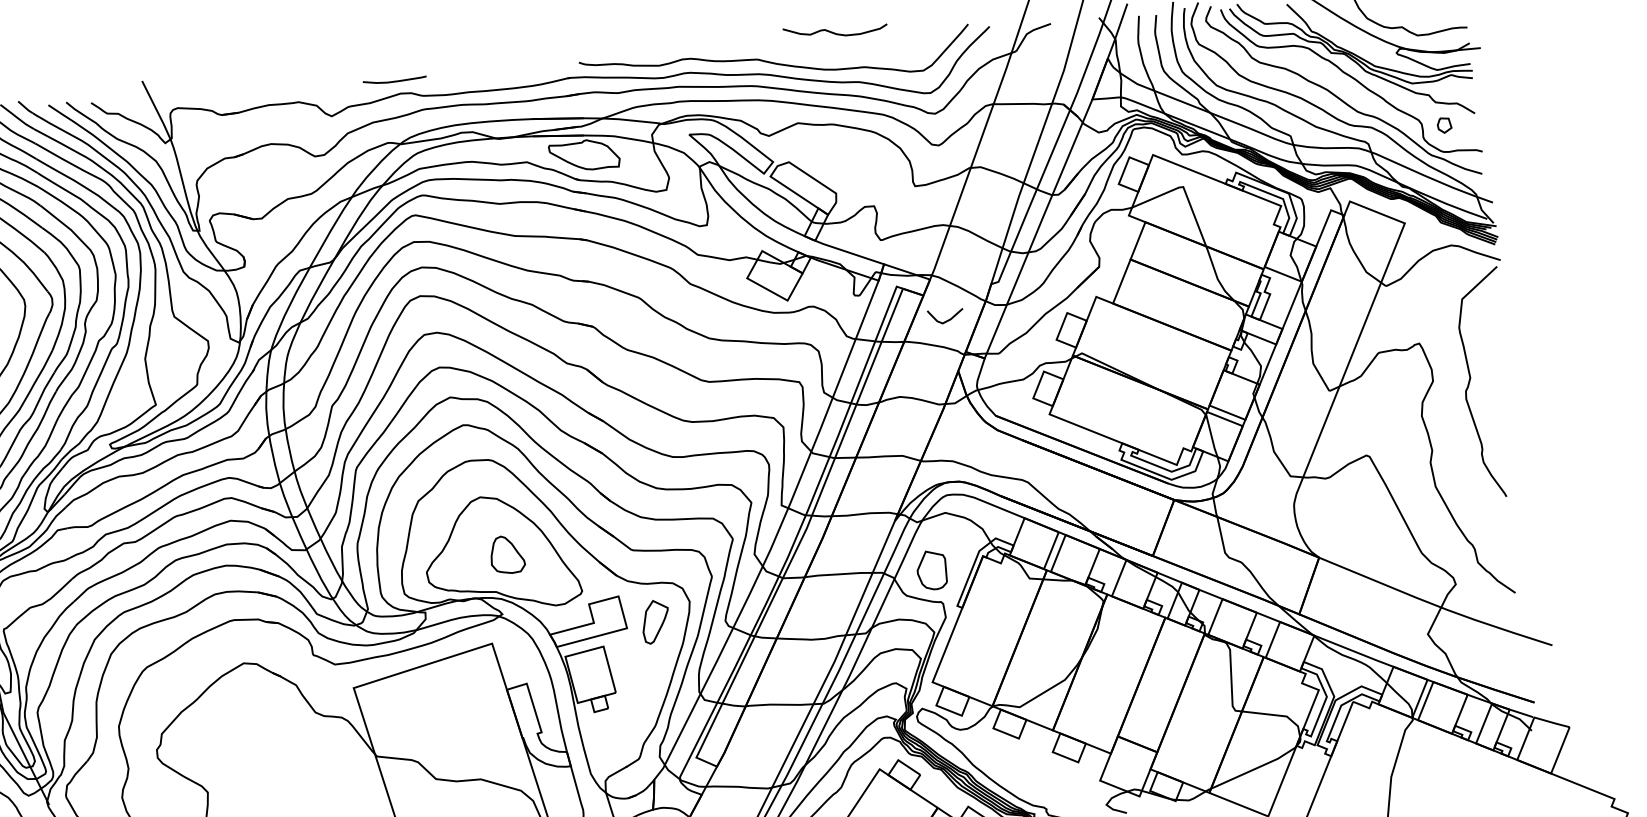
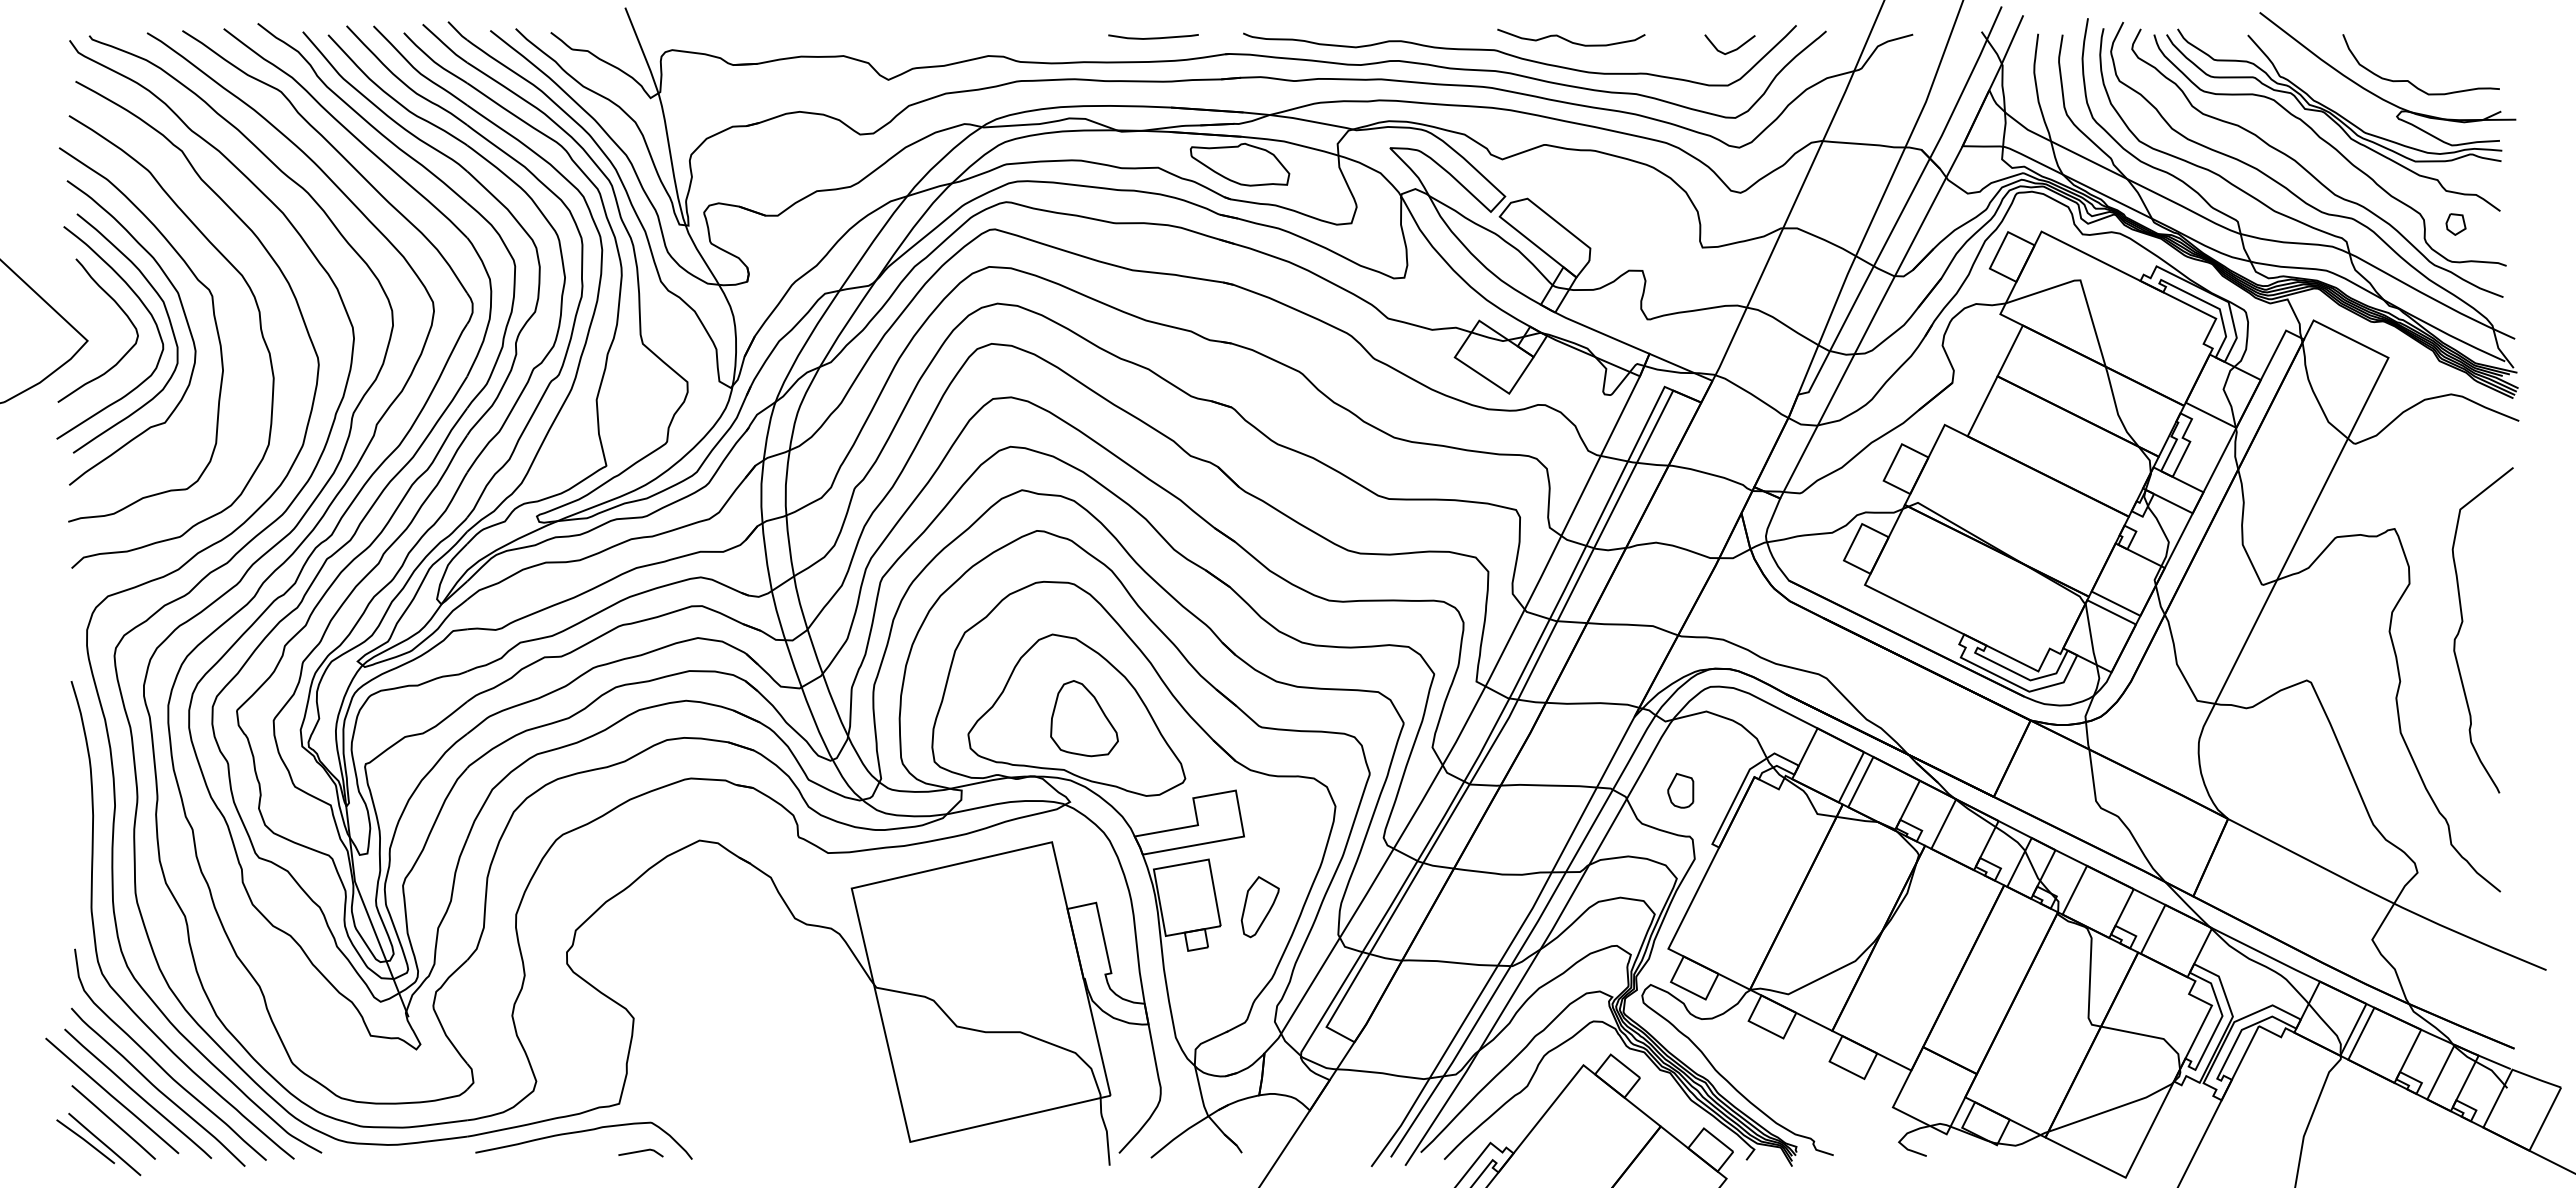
curve: (834, 32) -> (1570, 40), moved
curve: (394, 80) -> (1153, 37), moved
curve: (946, 320) -> (1731, 50), moved
curve: (1470, 380) -> (2462, 624), moved
part: (507, 554) -> (1084, 718), size x1.43
part: (931, 570) -> (1680, 790), size x0.62
part: (655, 622) -> (1259, 907), moved

